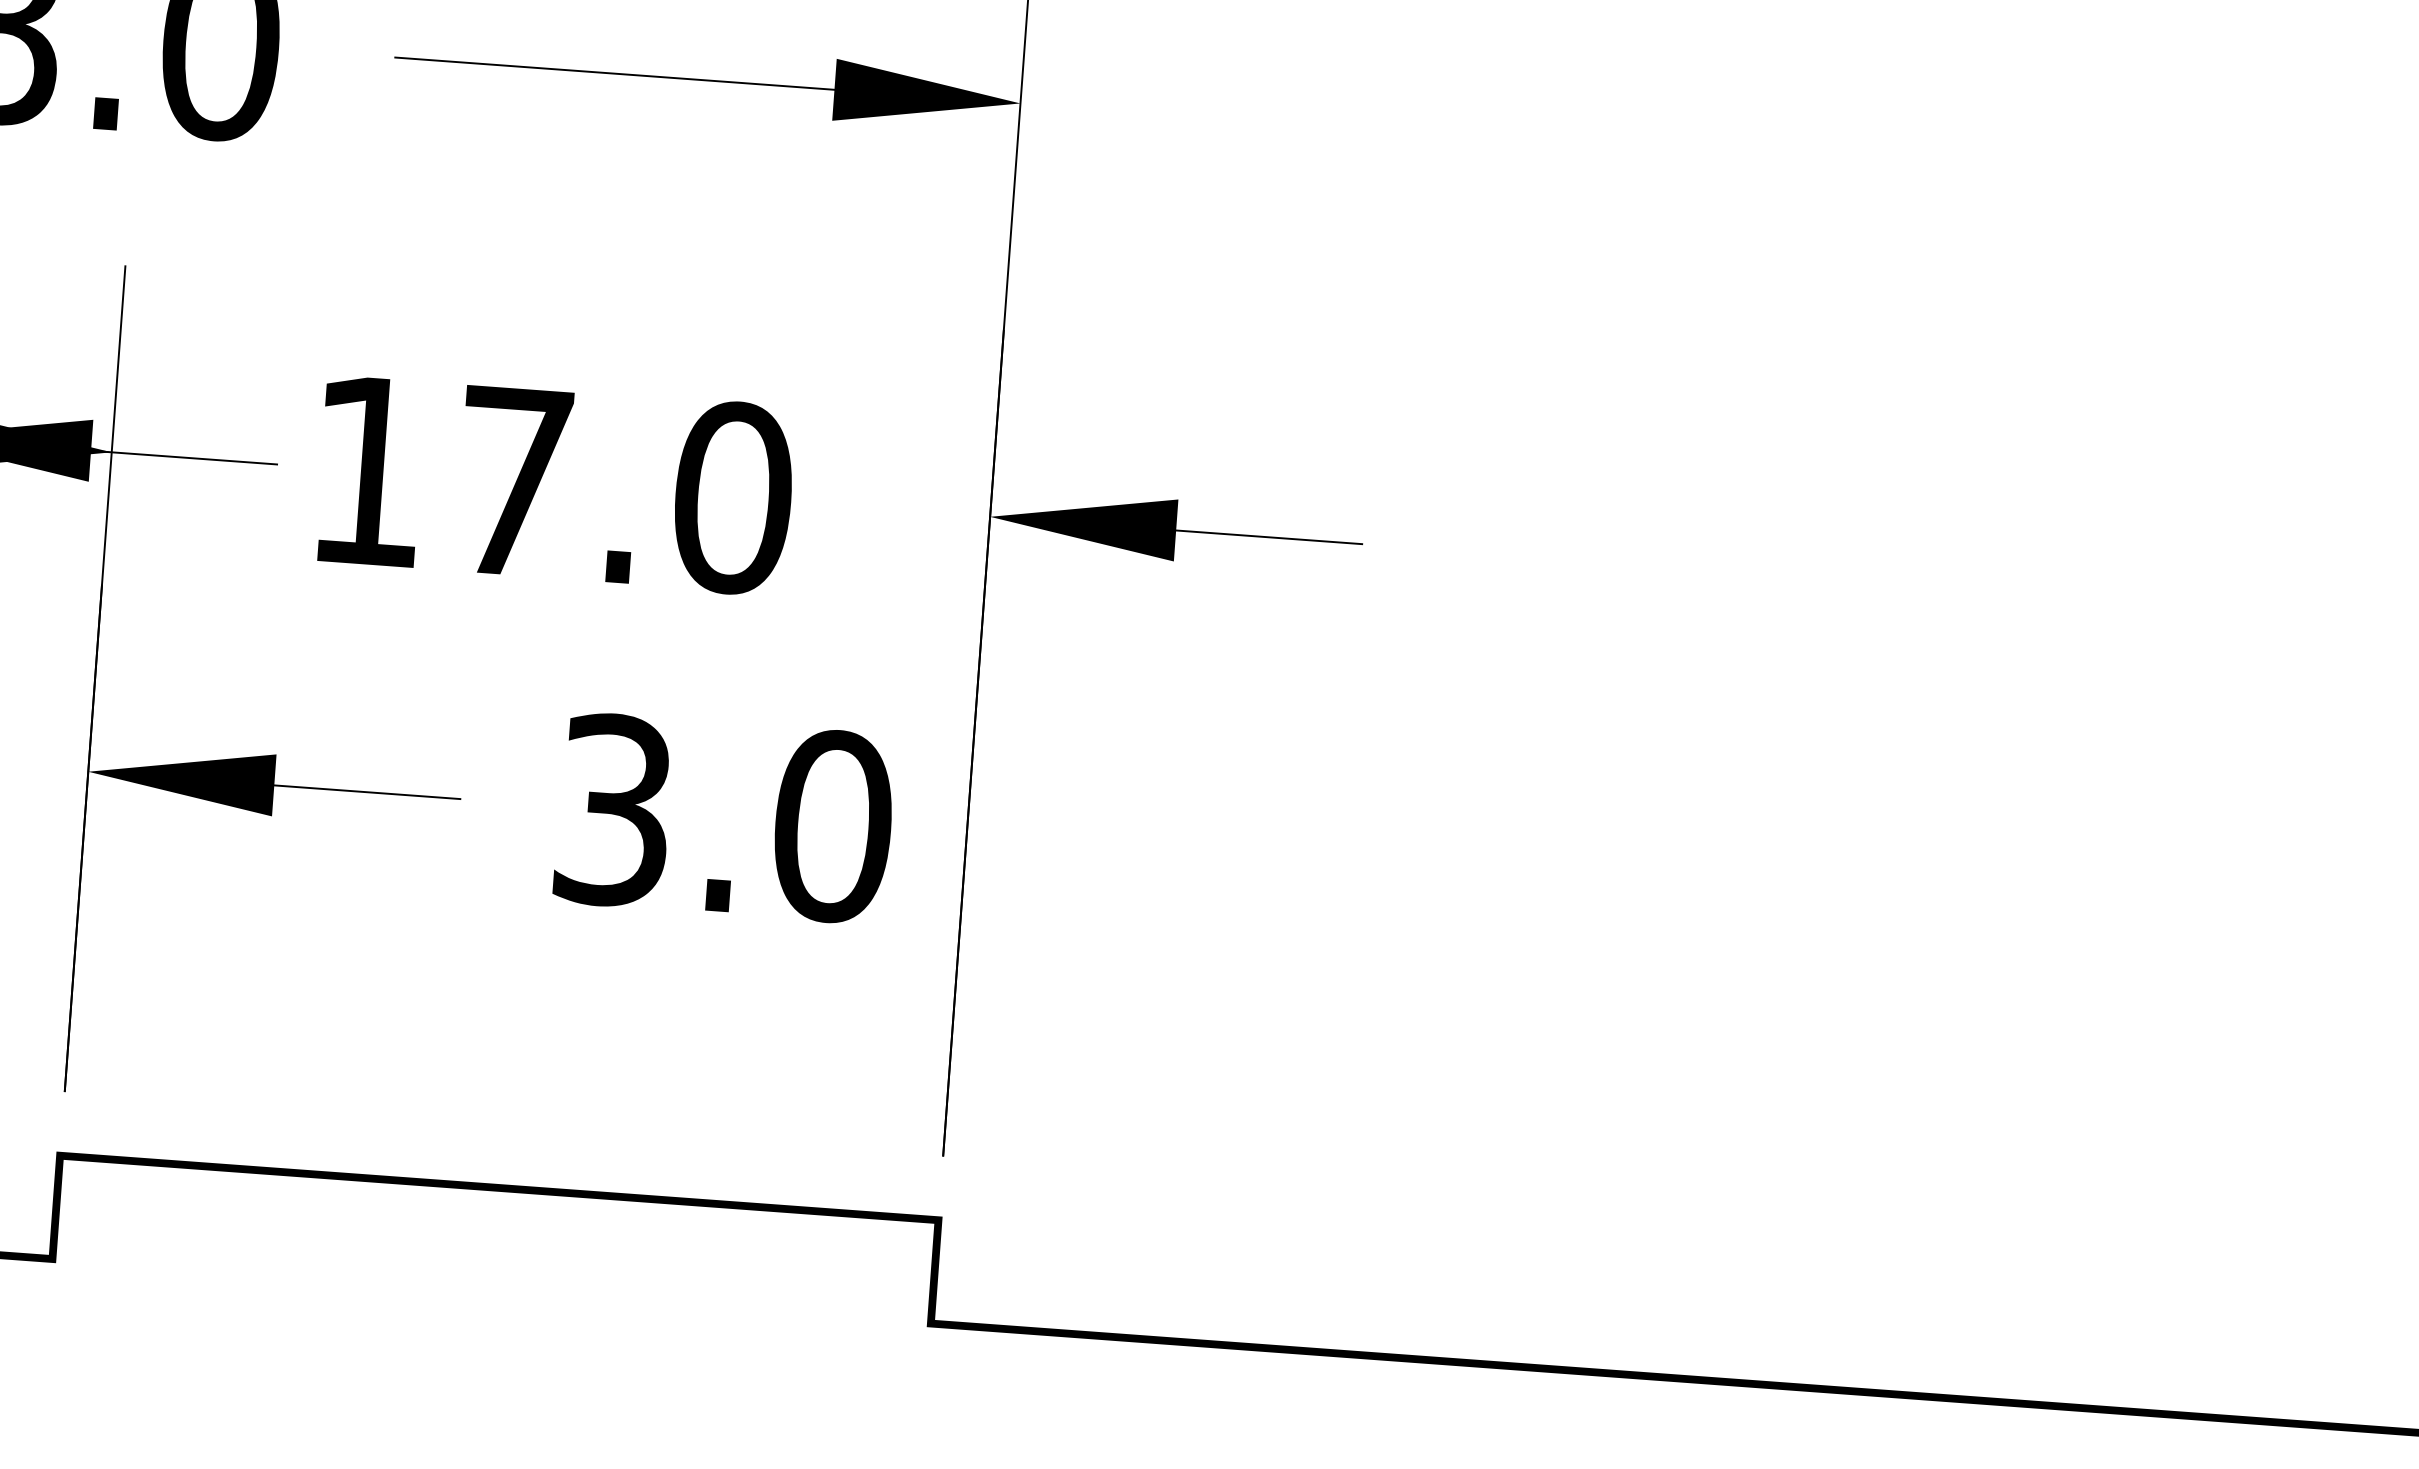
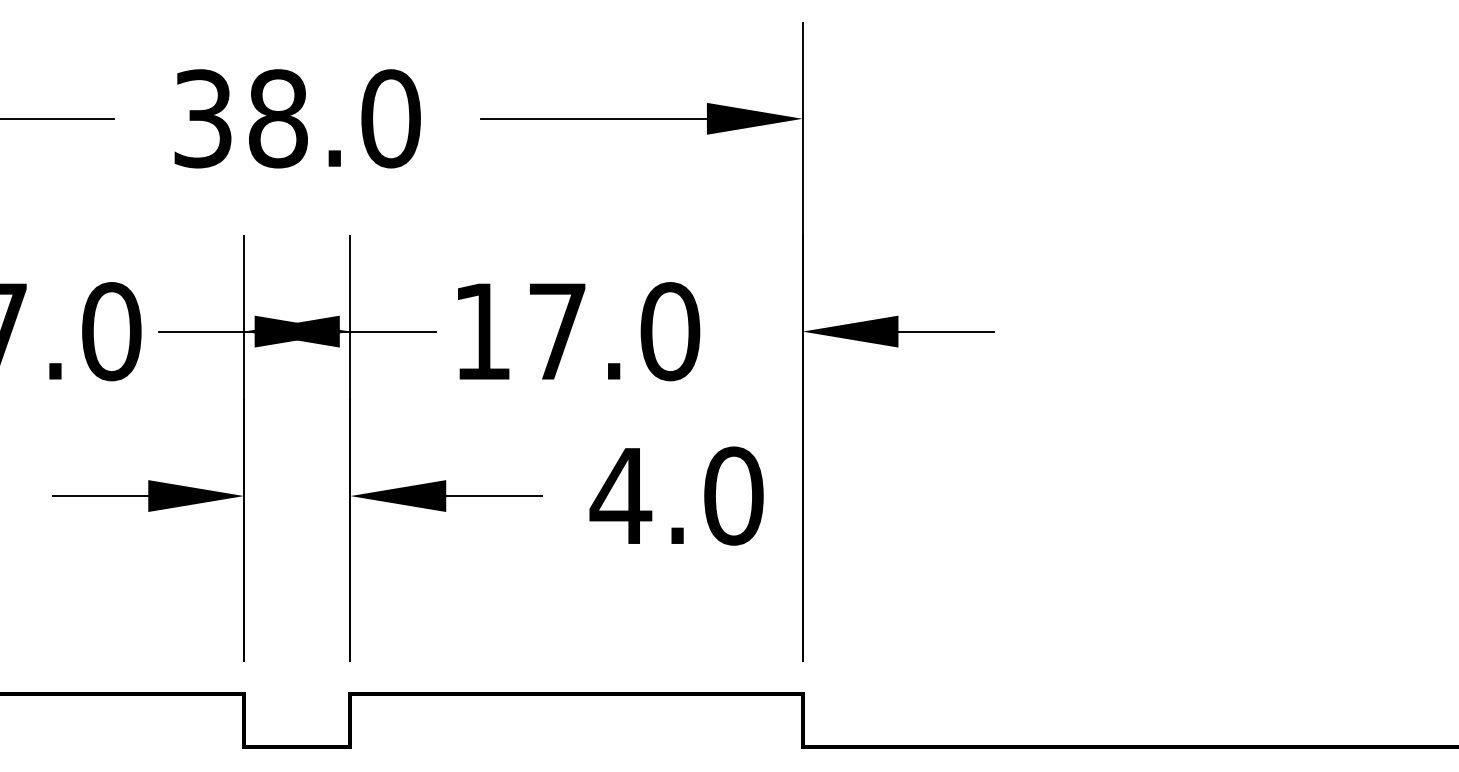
text: (612, 809) -> (620, 495), 3.0 -> 4.0

